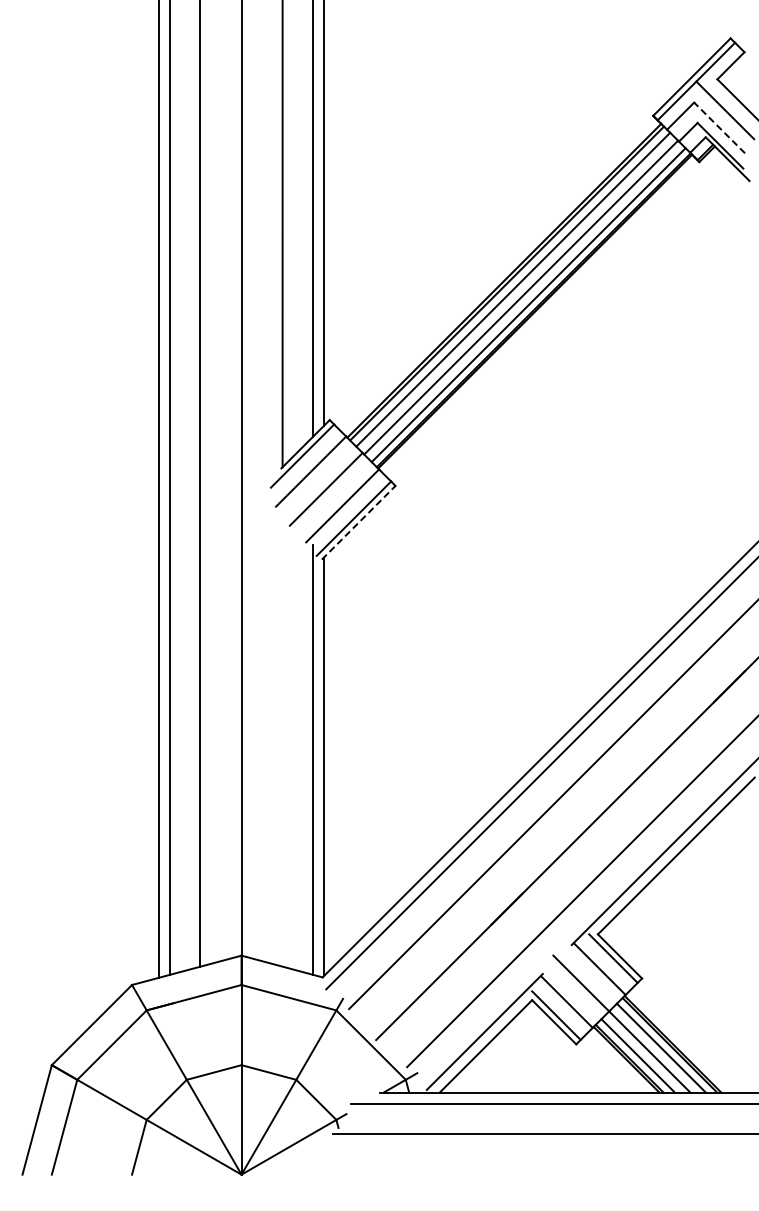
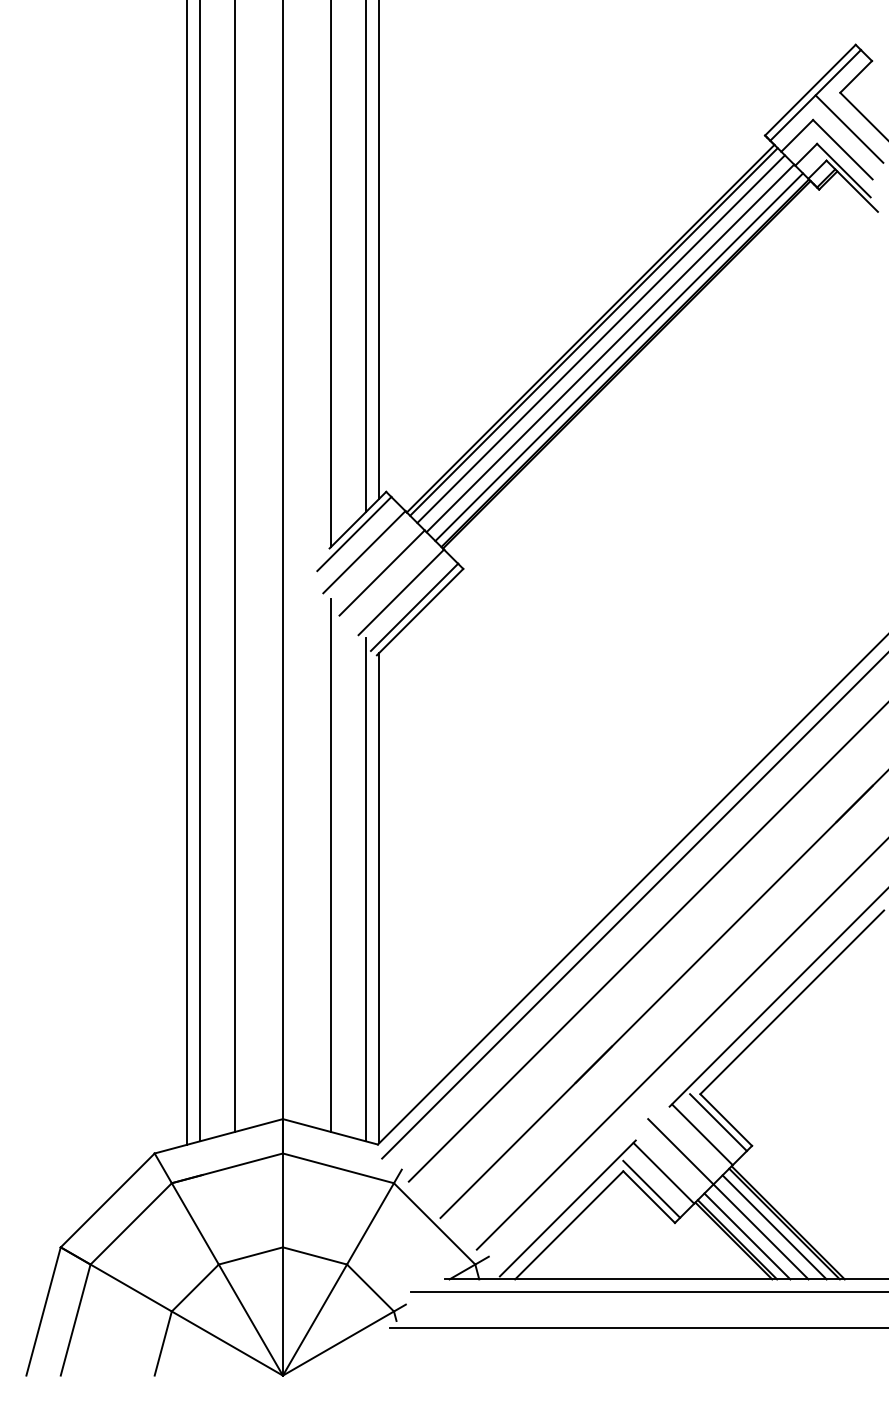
line: (719, 127) -> (842, 149), dashed -> solid
line: (359, 522) -> (421, 611), dashed -> solid
line: (282, 738) -> (330, 864), added

